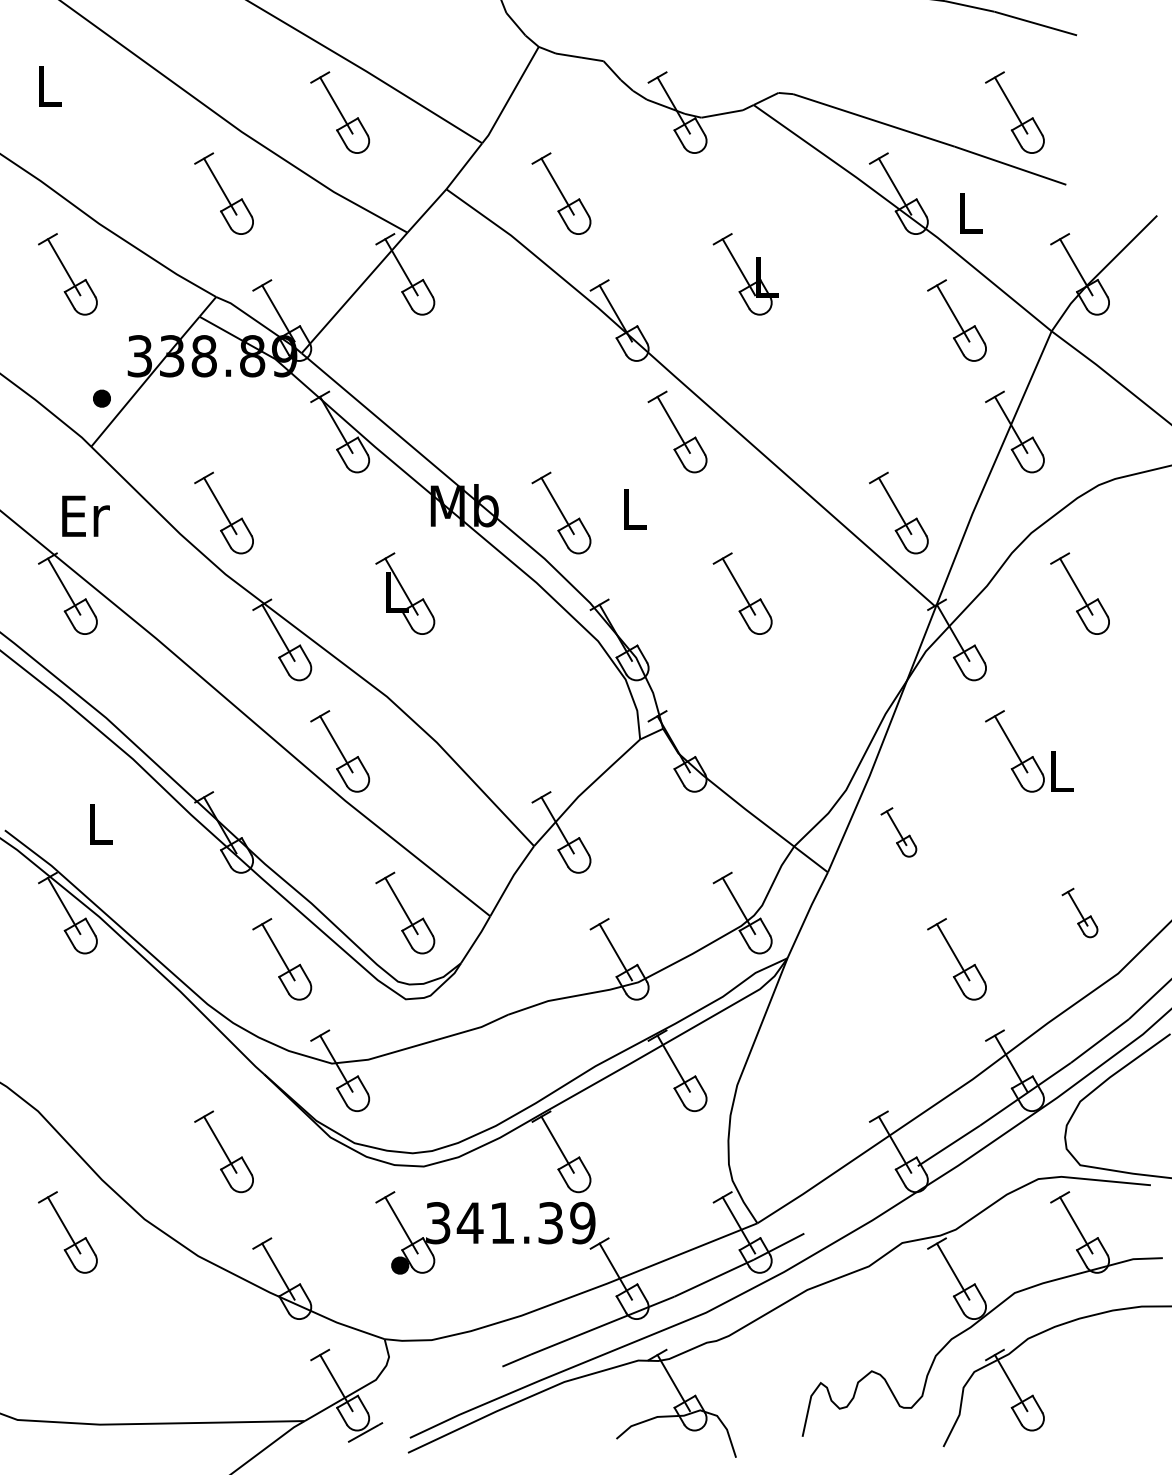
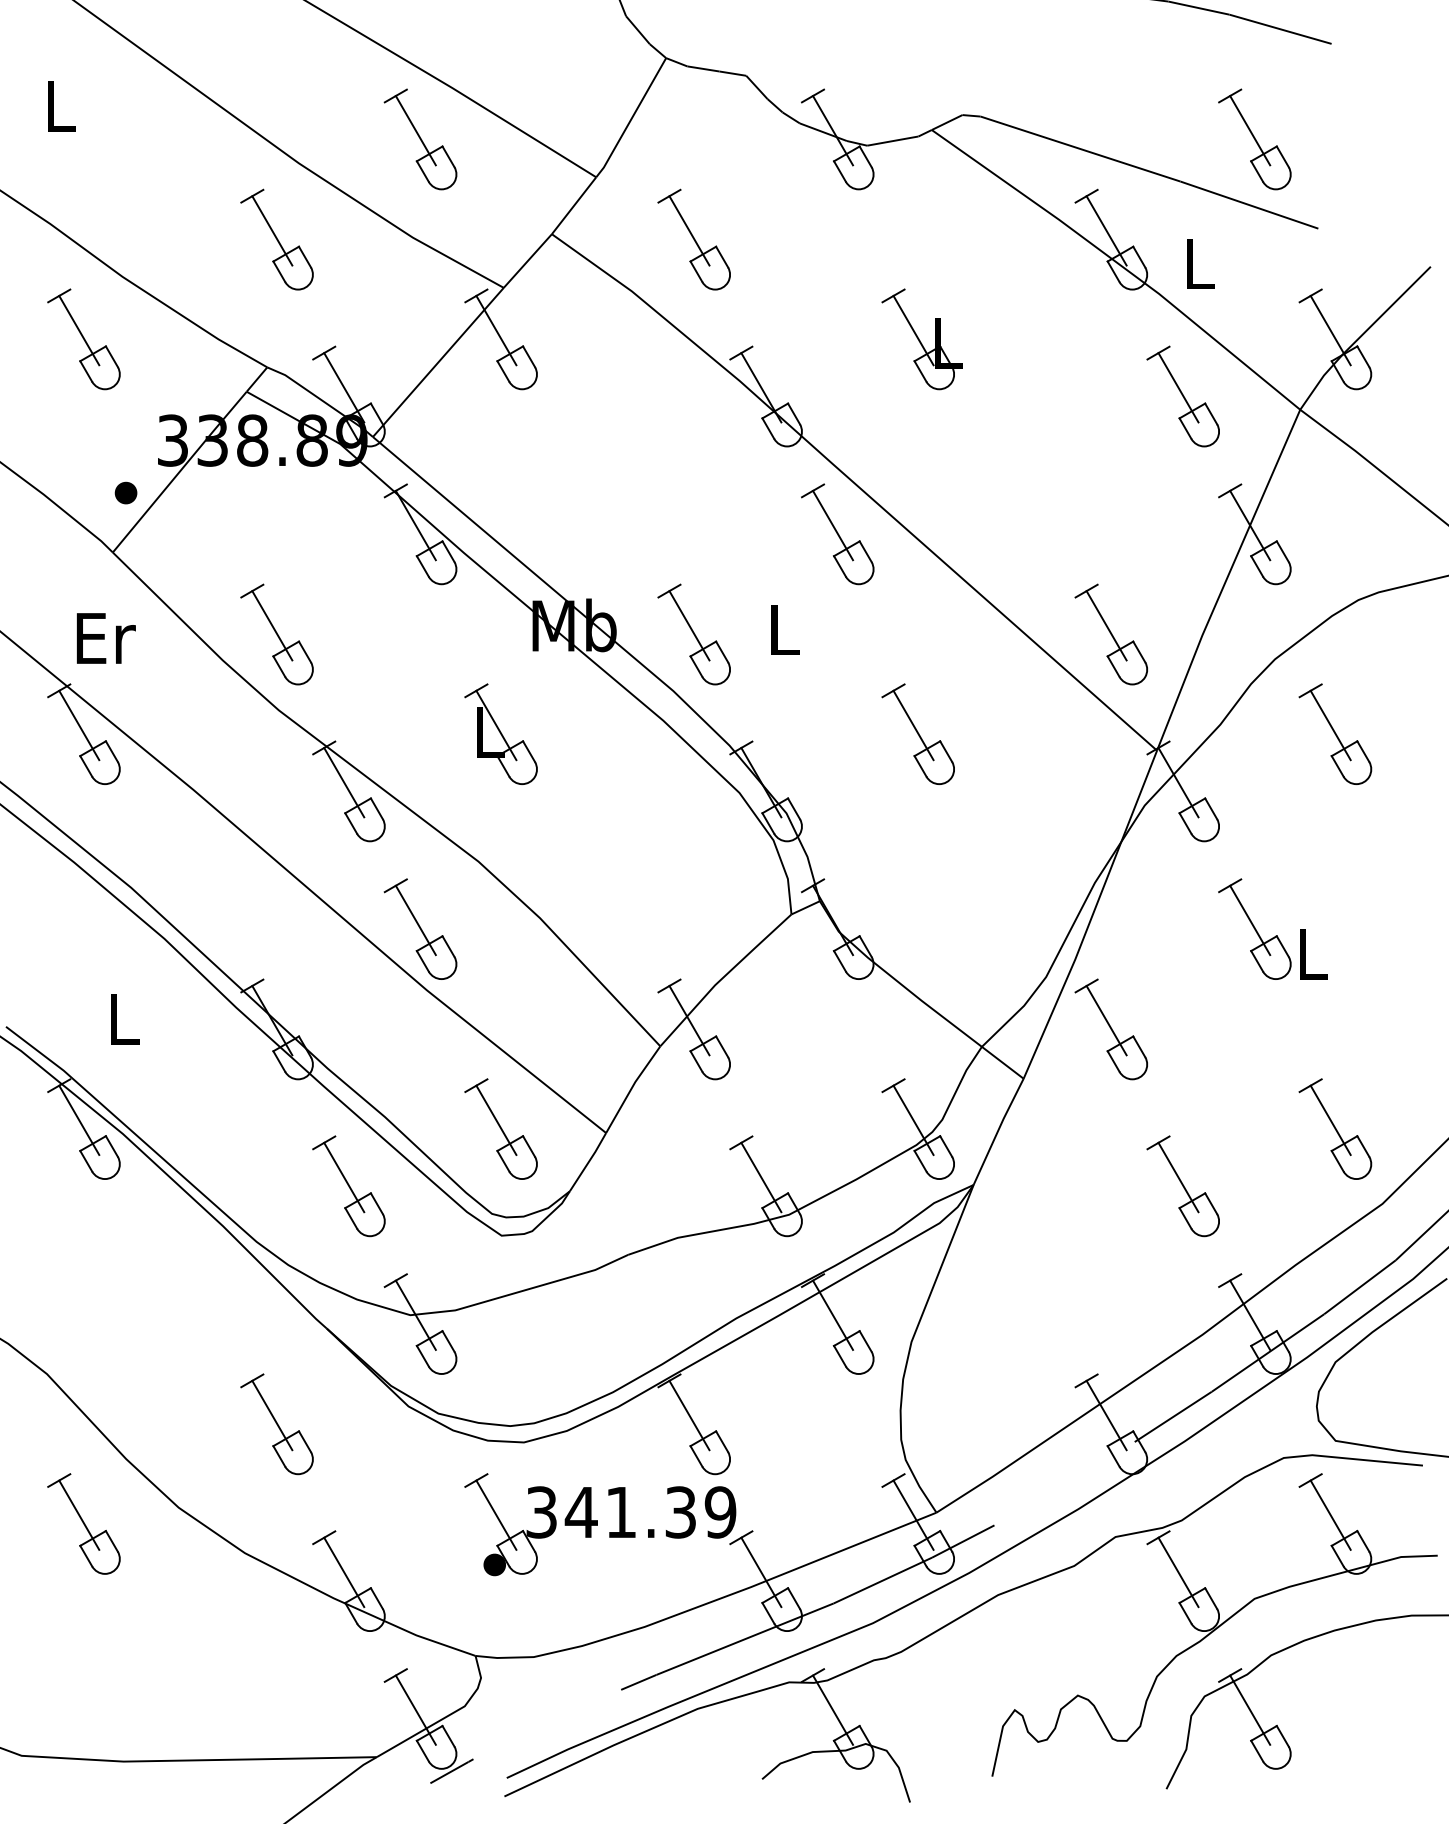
part: (898, 832) -> (1110, 1029), size x1.67
part: (1079, 912) -> (1334, 1128), size x1.67

